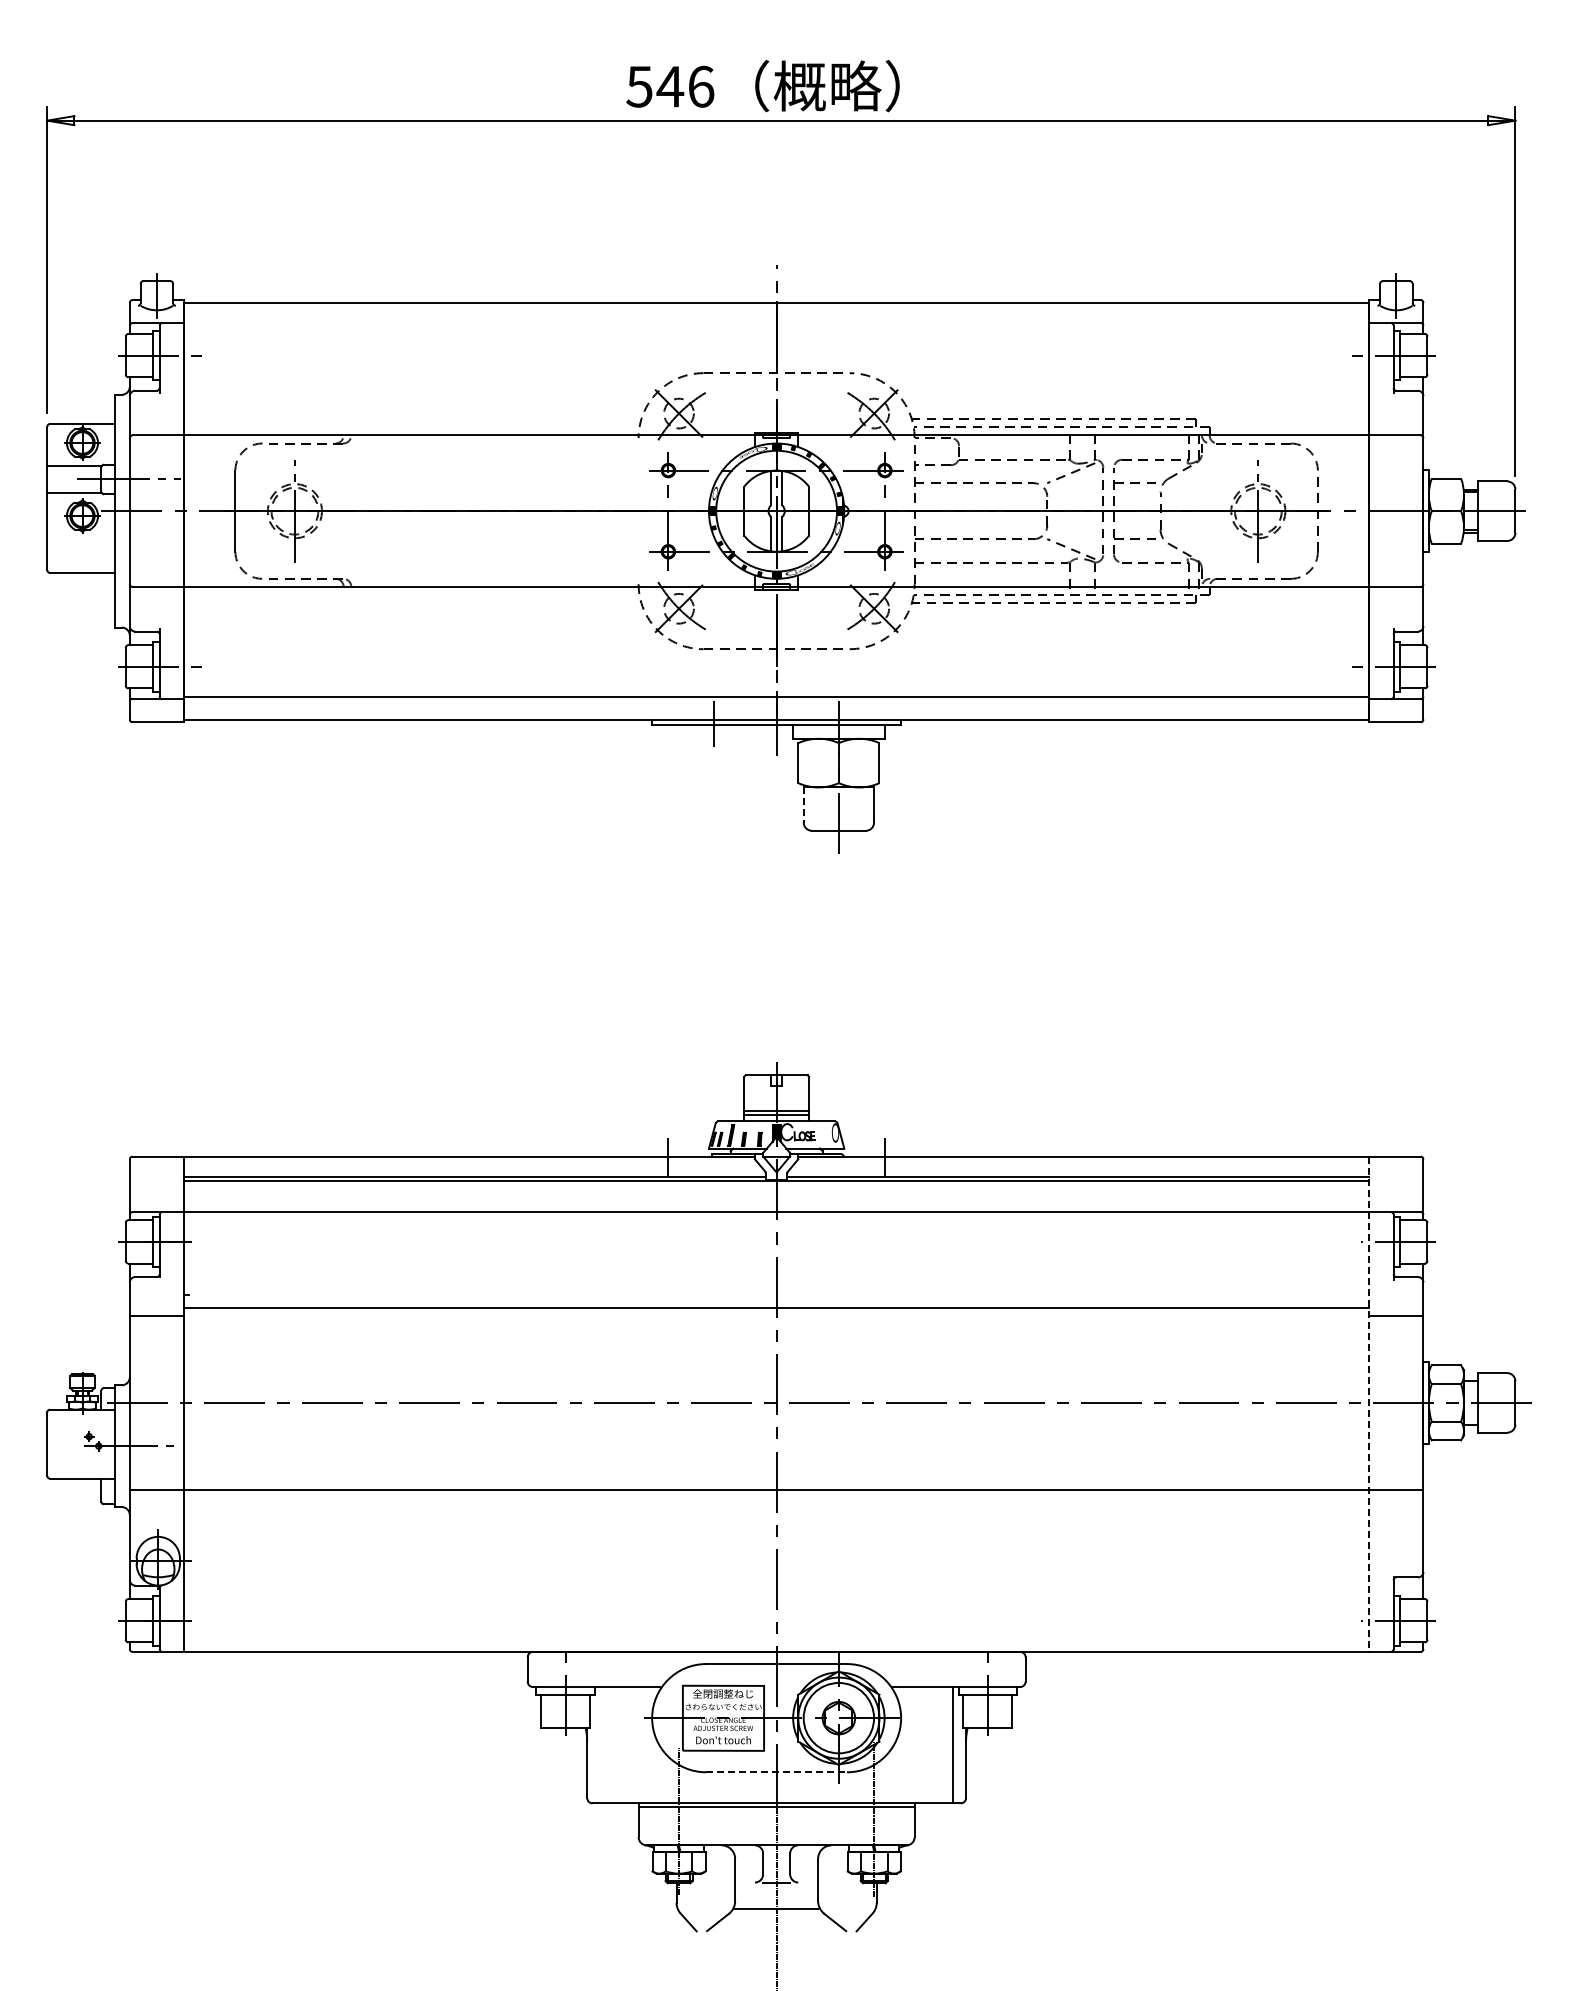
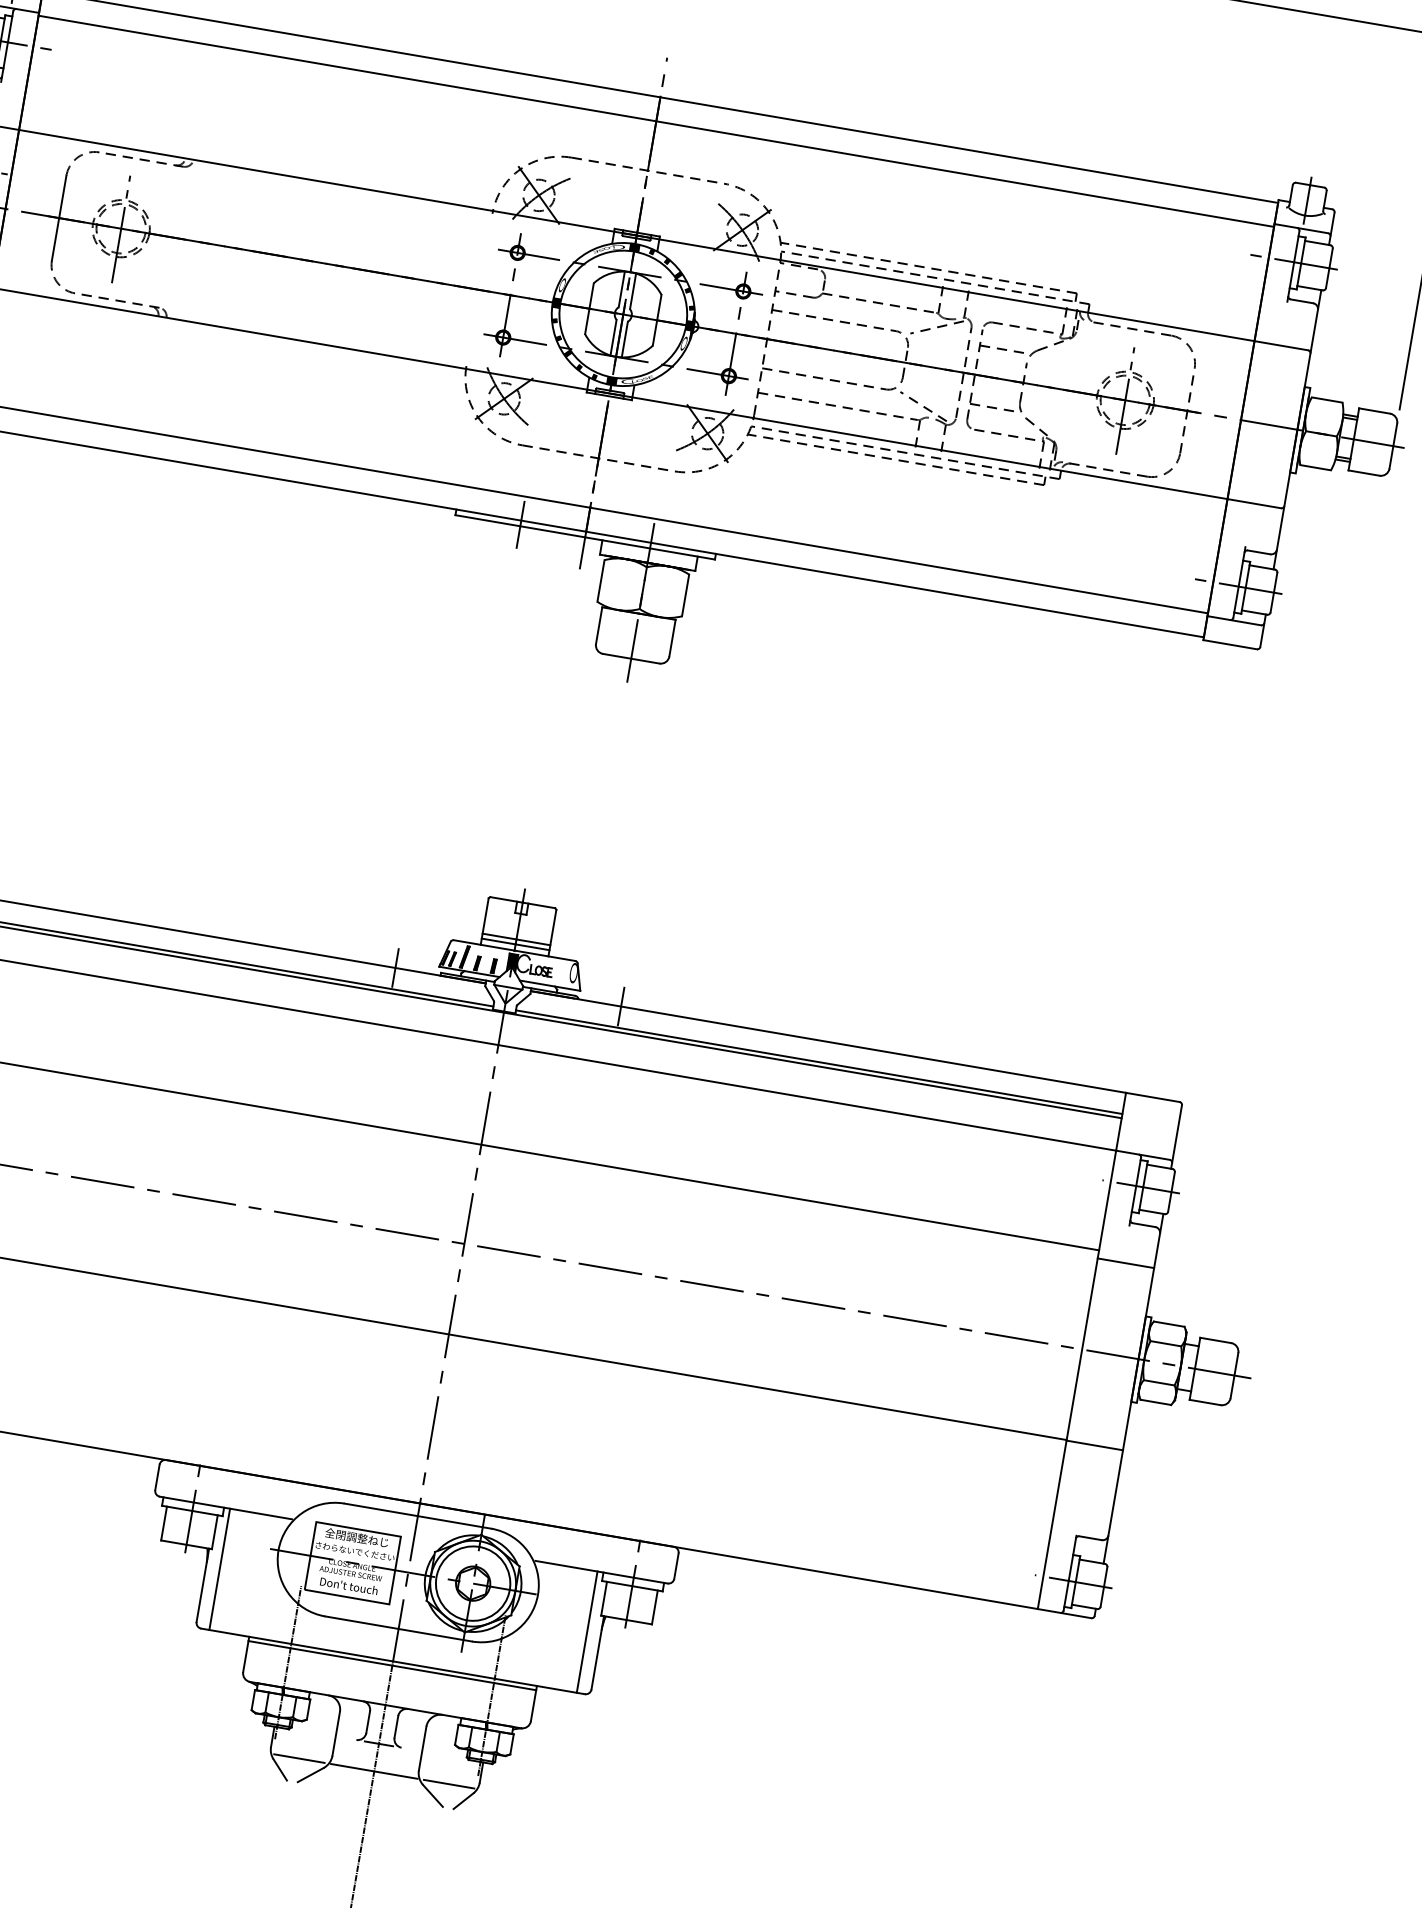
line: (776, 325) -> (656, 120), added
line: (803, 805) -> (598, 626), dashed -> solid
line: (1369, 1404) -> (1082, 1351), dashed -> solid
line: (600, 1745) -> (219, 1569), added
line: (777, 1772) -> (399, 1629), dashed -> solid
line: (704, 1908) -> (299, 1758), added
line: (848, 1908) -> (449, 1783), added

